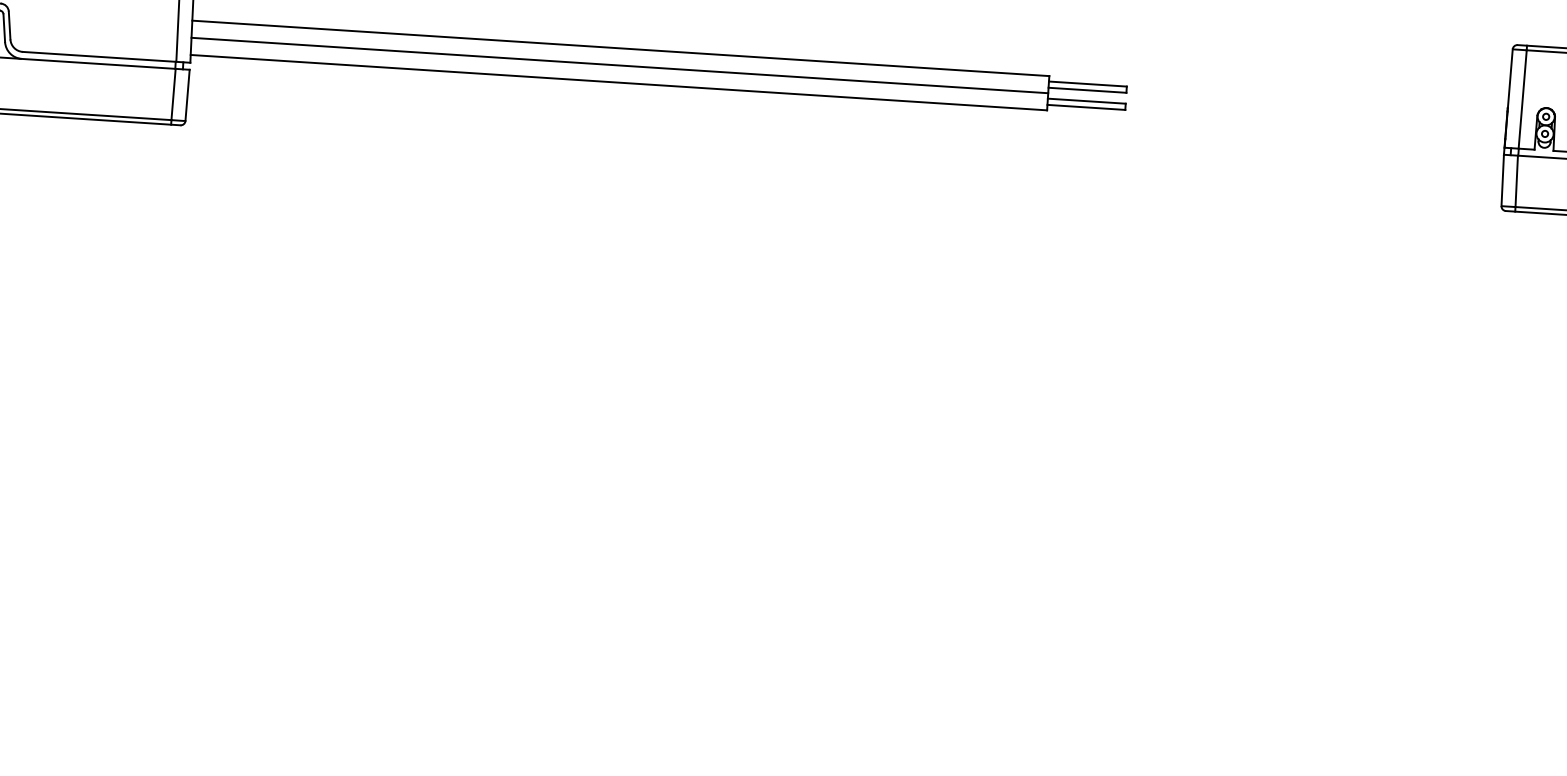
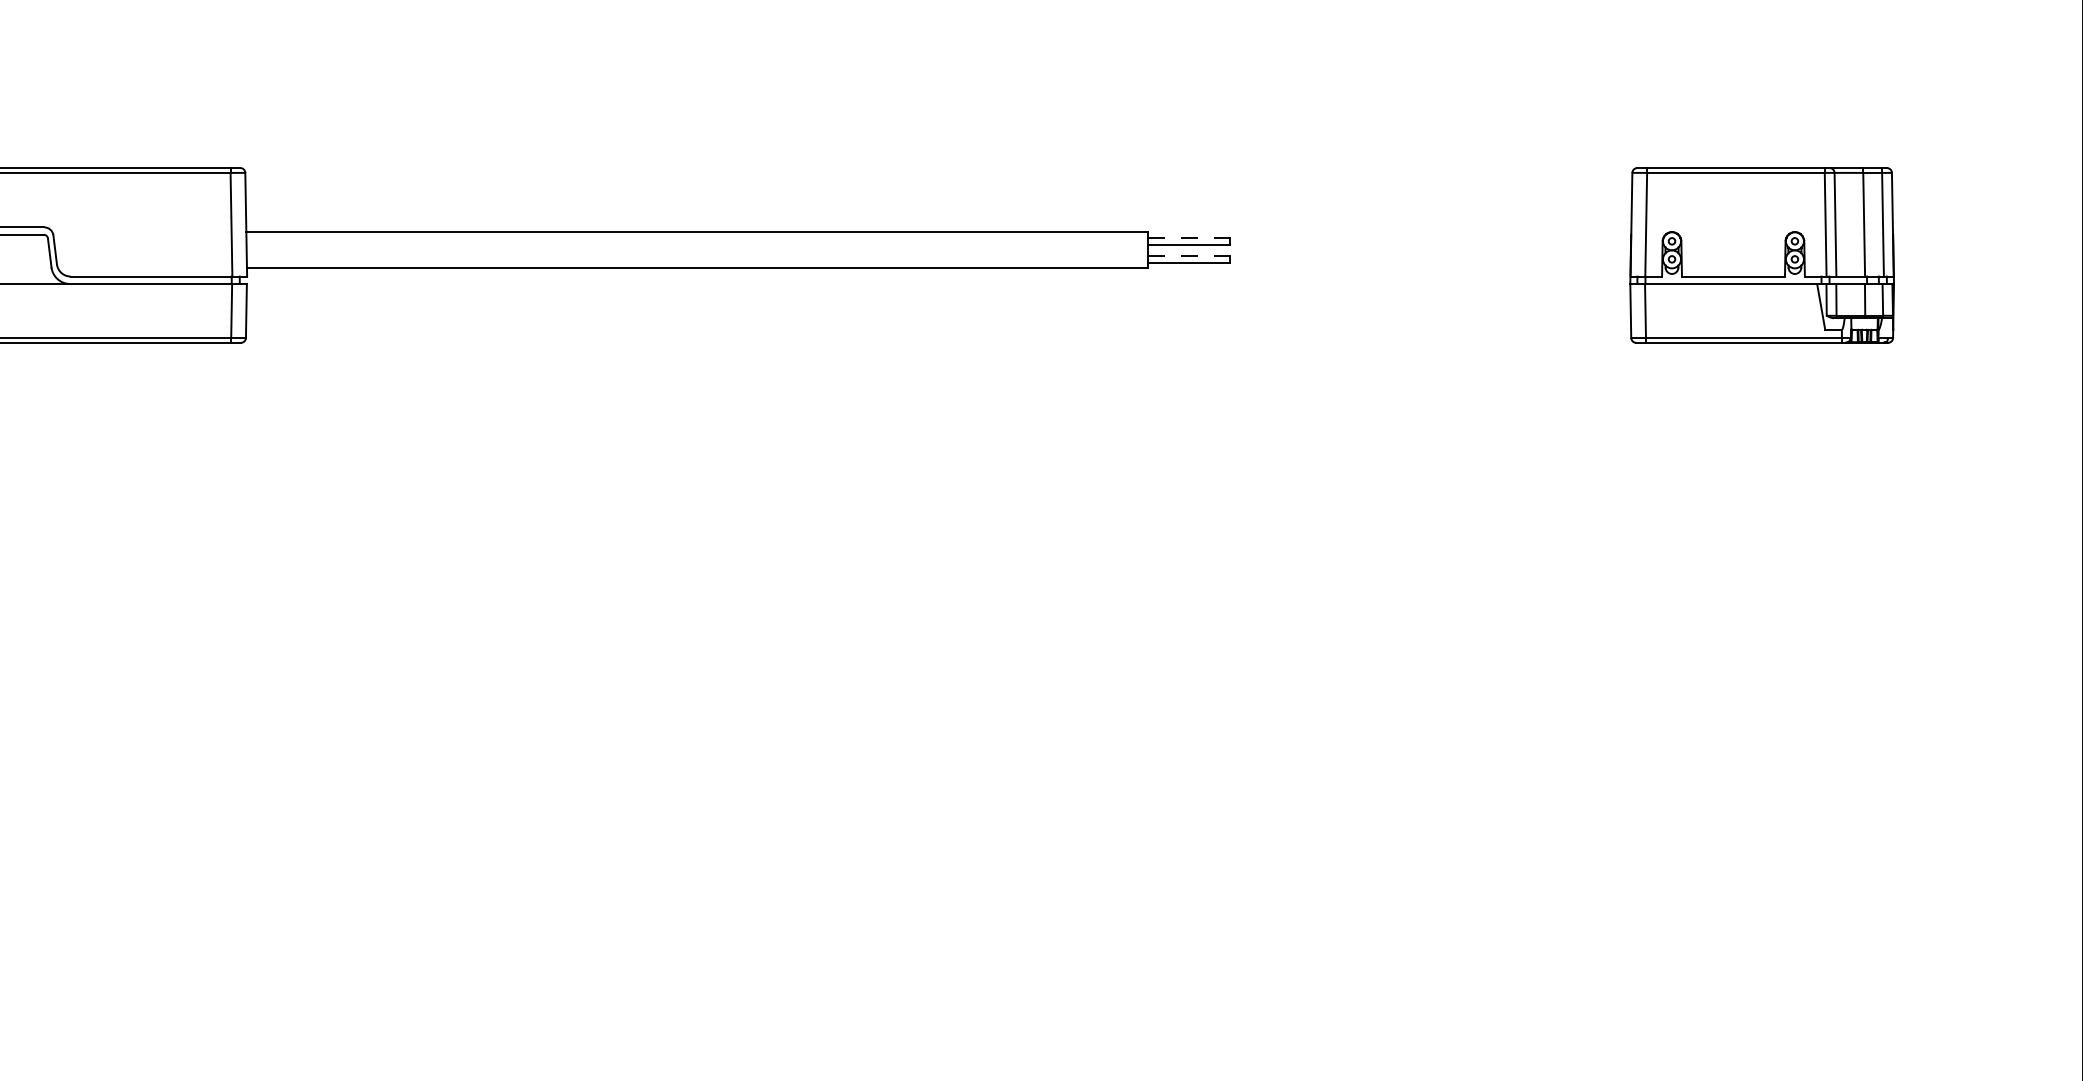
line: (619, 65) -> (697, 250), removed
line: (1087, 84) -> (1189, 238), solid -> dashed
line: (1086, 101) -> (1189, 256), solid -> dashed

